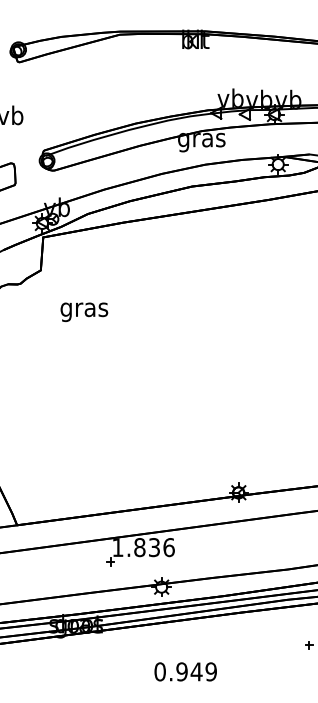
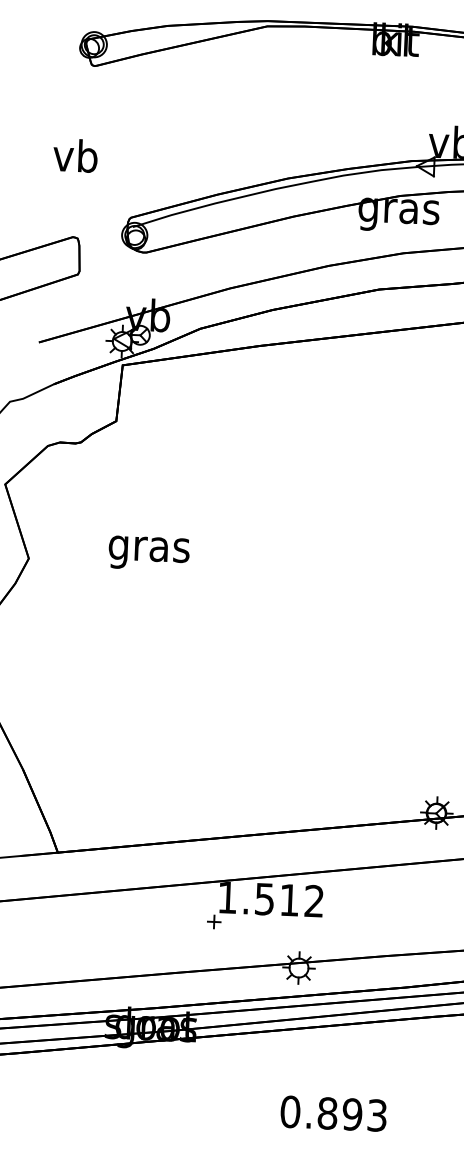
text: (84, 311) -> (149, 552), moved
text: (154, 547) -> (289, 900), 1.836 -> 1.512
text: (196, 671) -> (352, 1113), 0.949 -> 0.893

